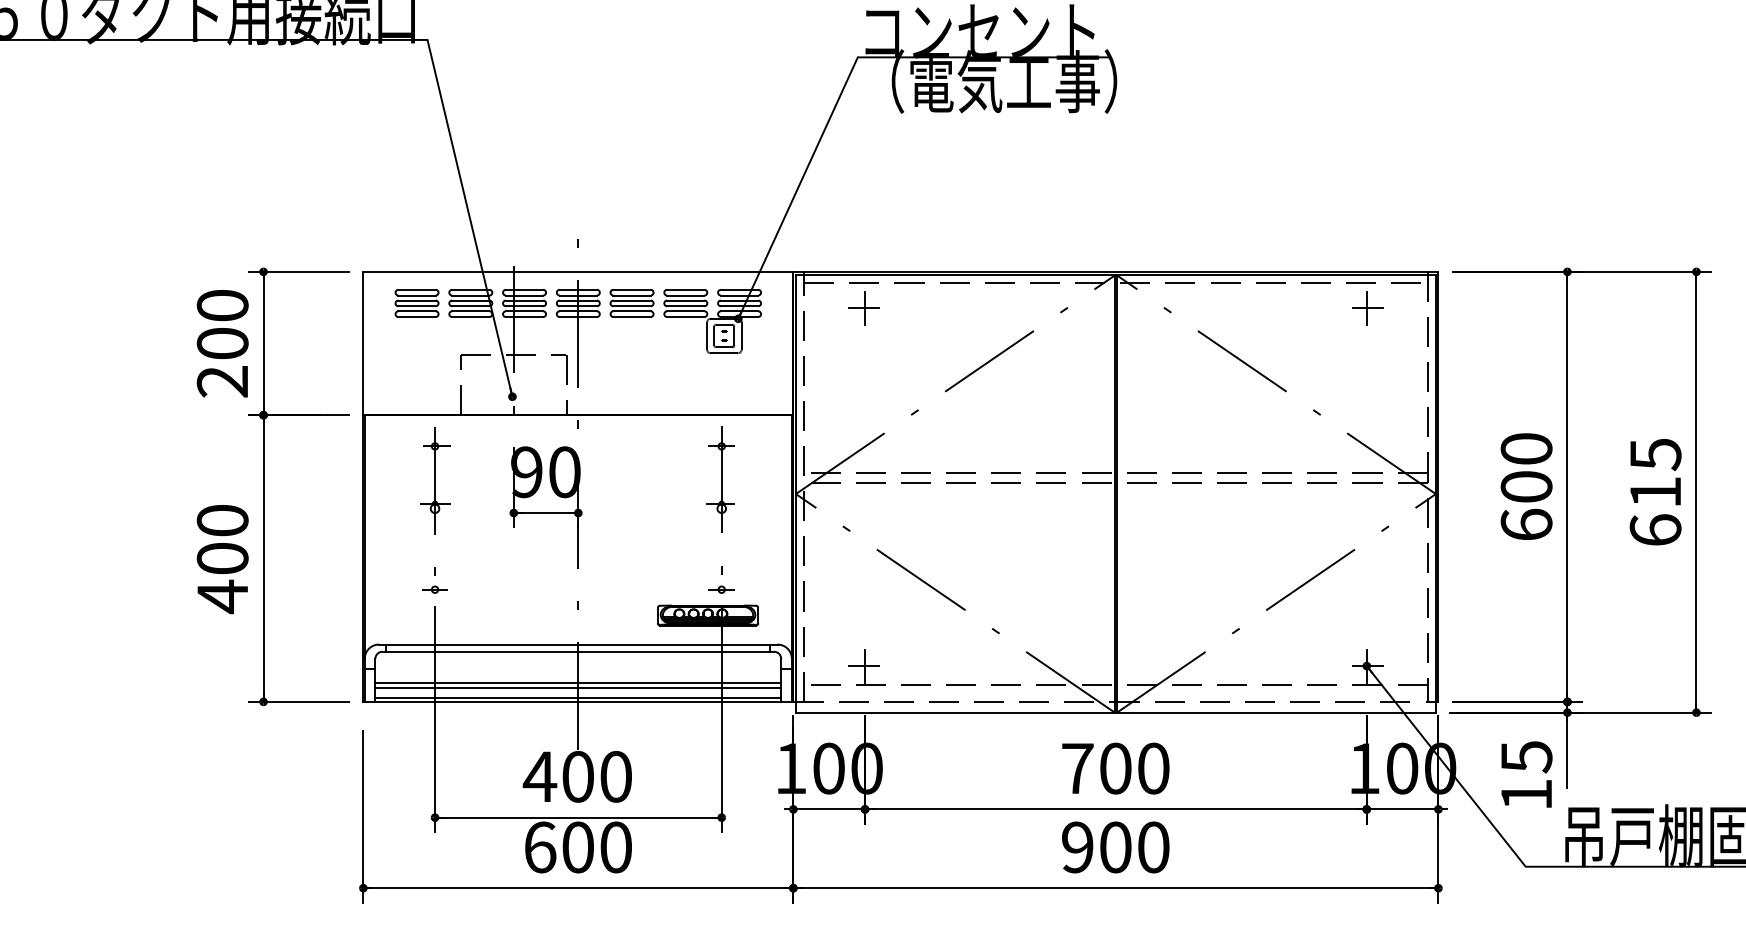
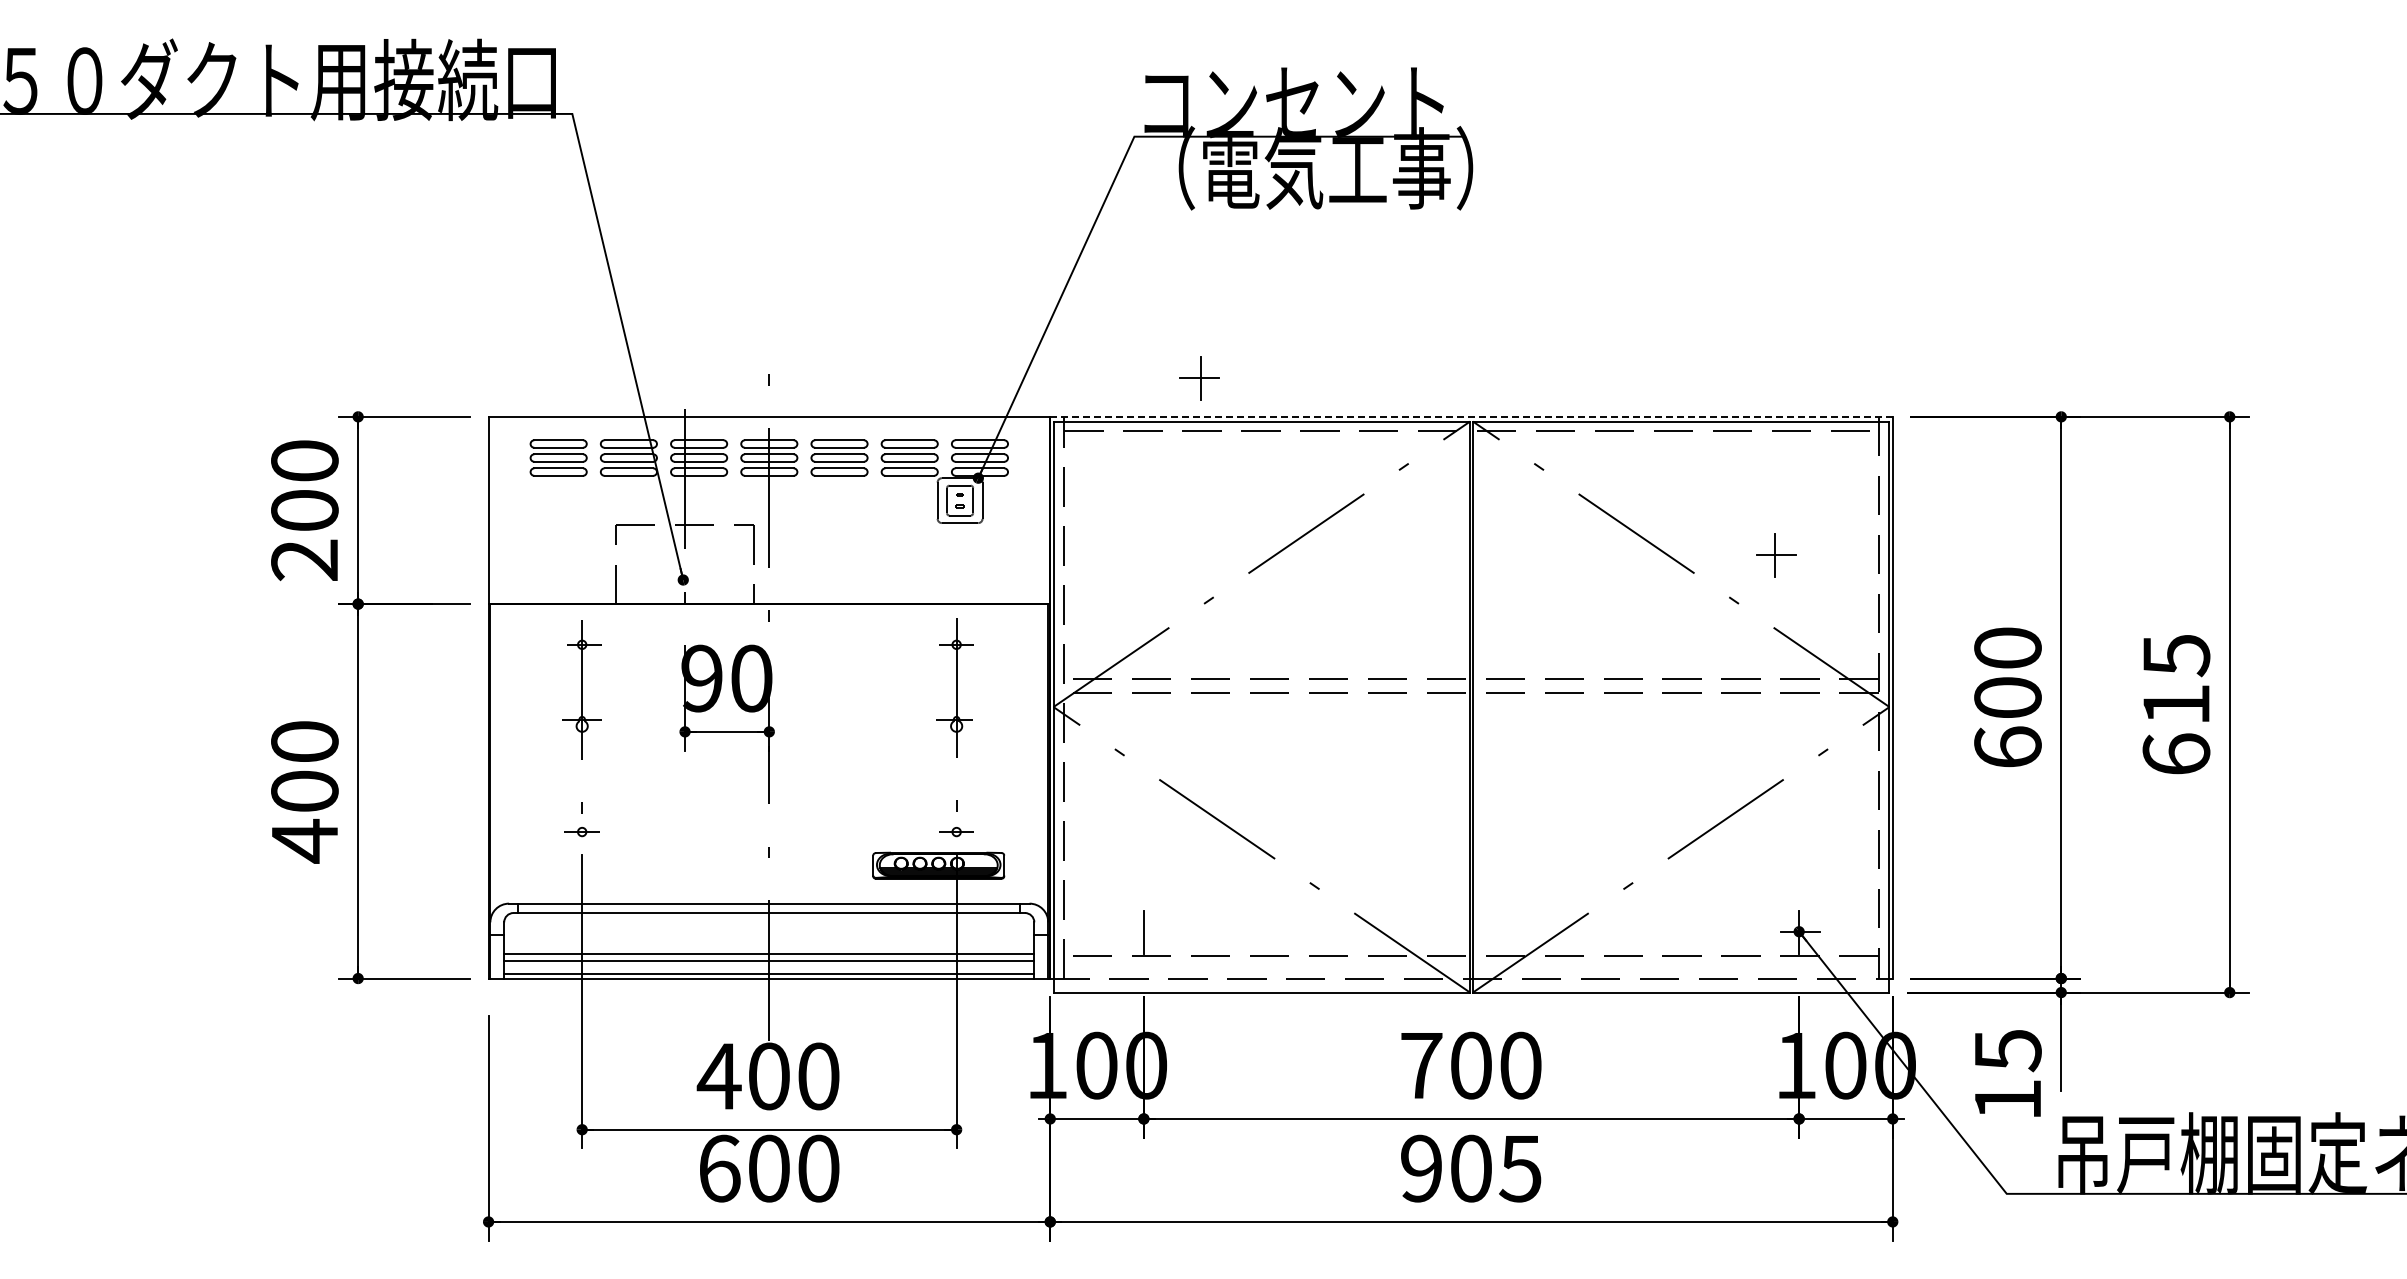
line: (1115, 271) -> (1471, 416), solid -> dashed
part: (864, 308) -> (1199, 378), moved
part: (1367, 308) -> (1776, 555), moved
line: (864, 665) -> (1142, 931), removed
text: (1153, 847) -> (1520, 1168), 900 -> 905

